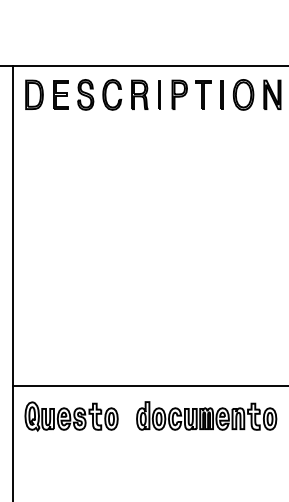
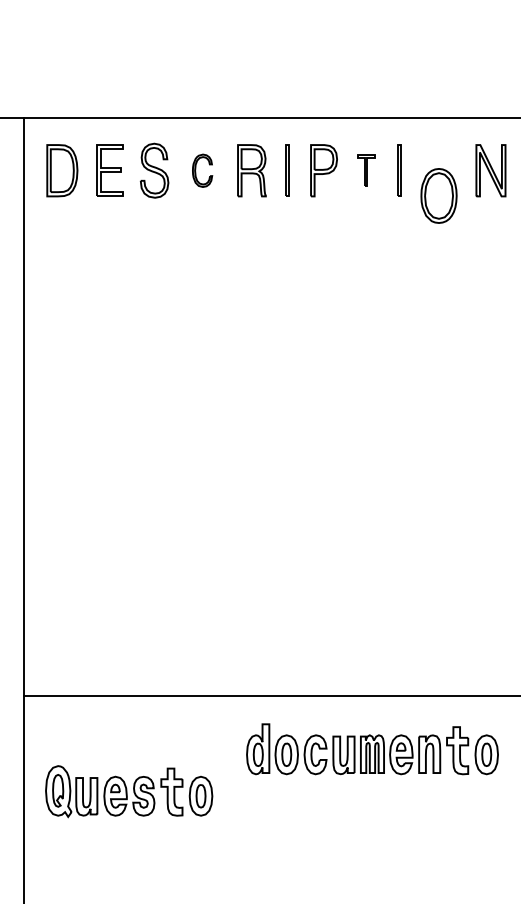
part: (112, 94) -> (202, 170), size x0.6
part: (203, 94) -> (366, 170), size x0.6
part: (243, 94) -> (438, 195), moved
part: (71, 416) -> (128, 791), moved

